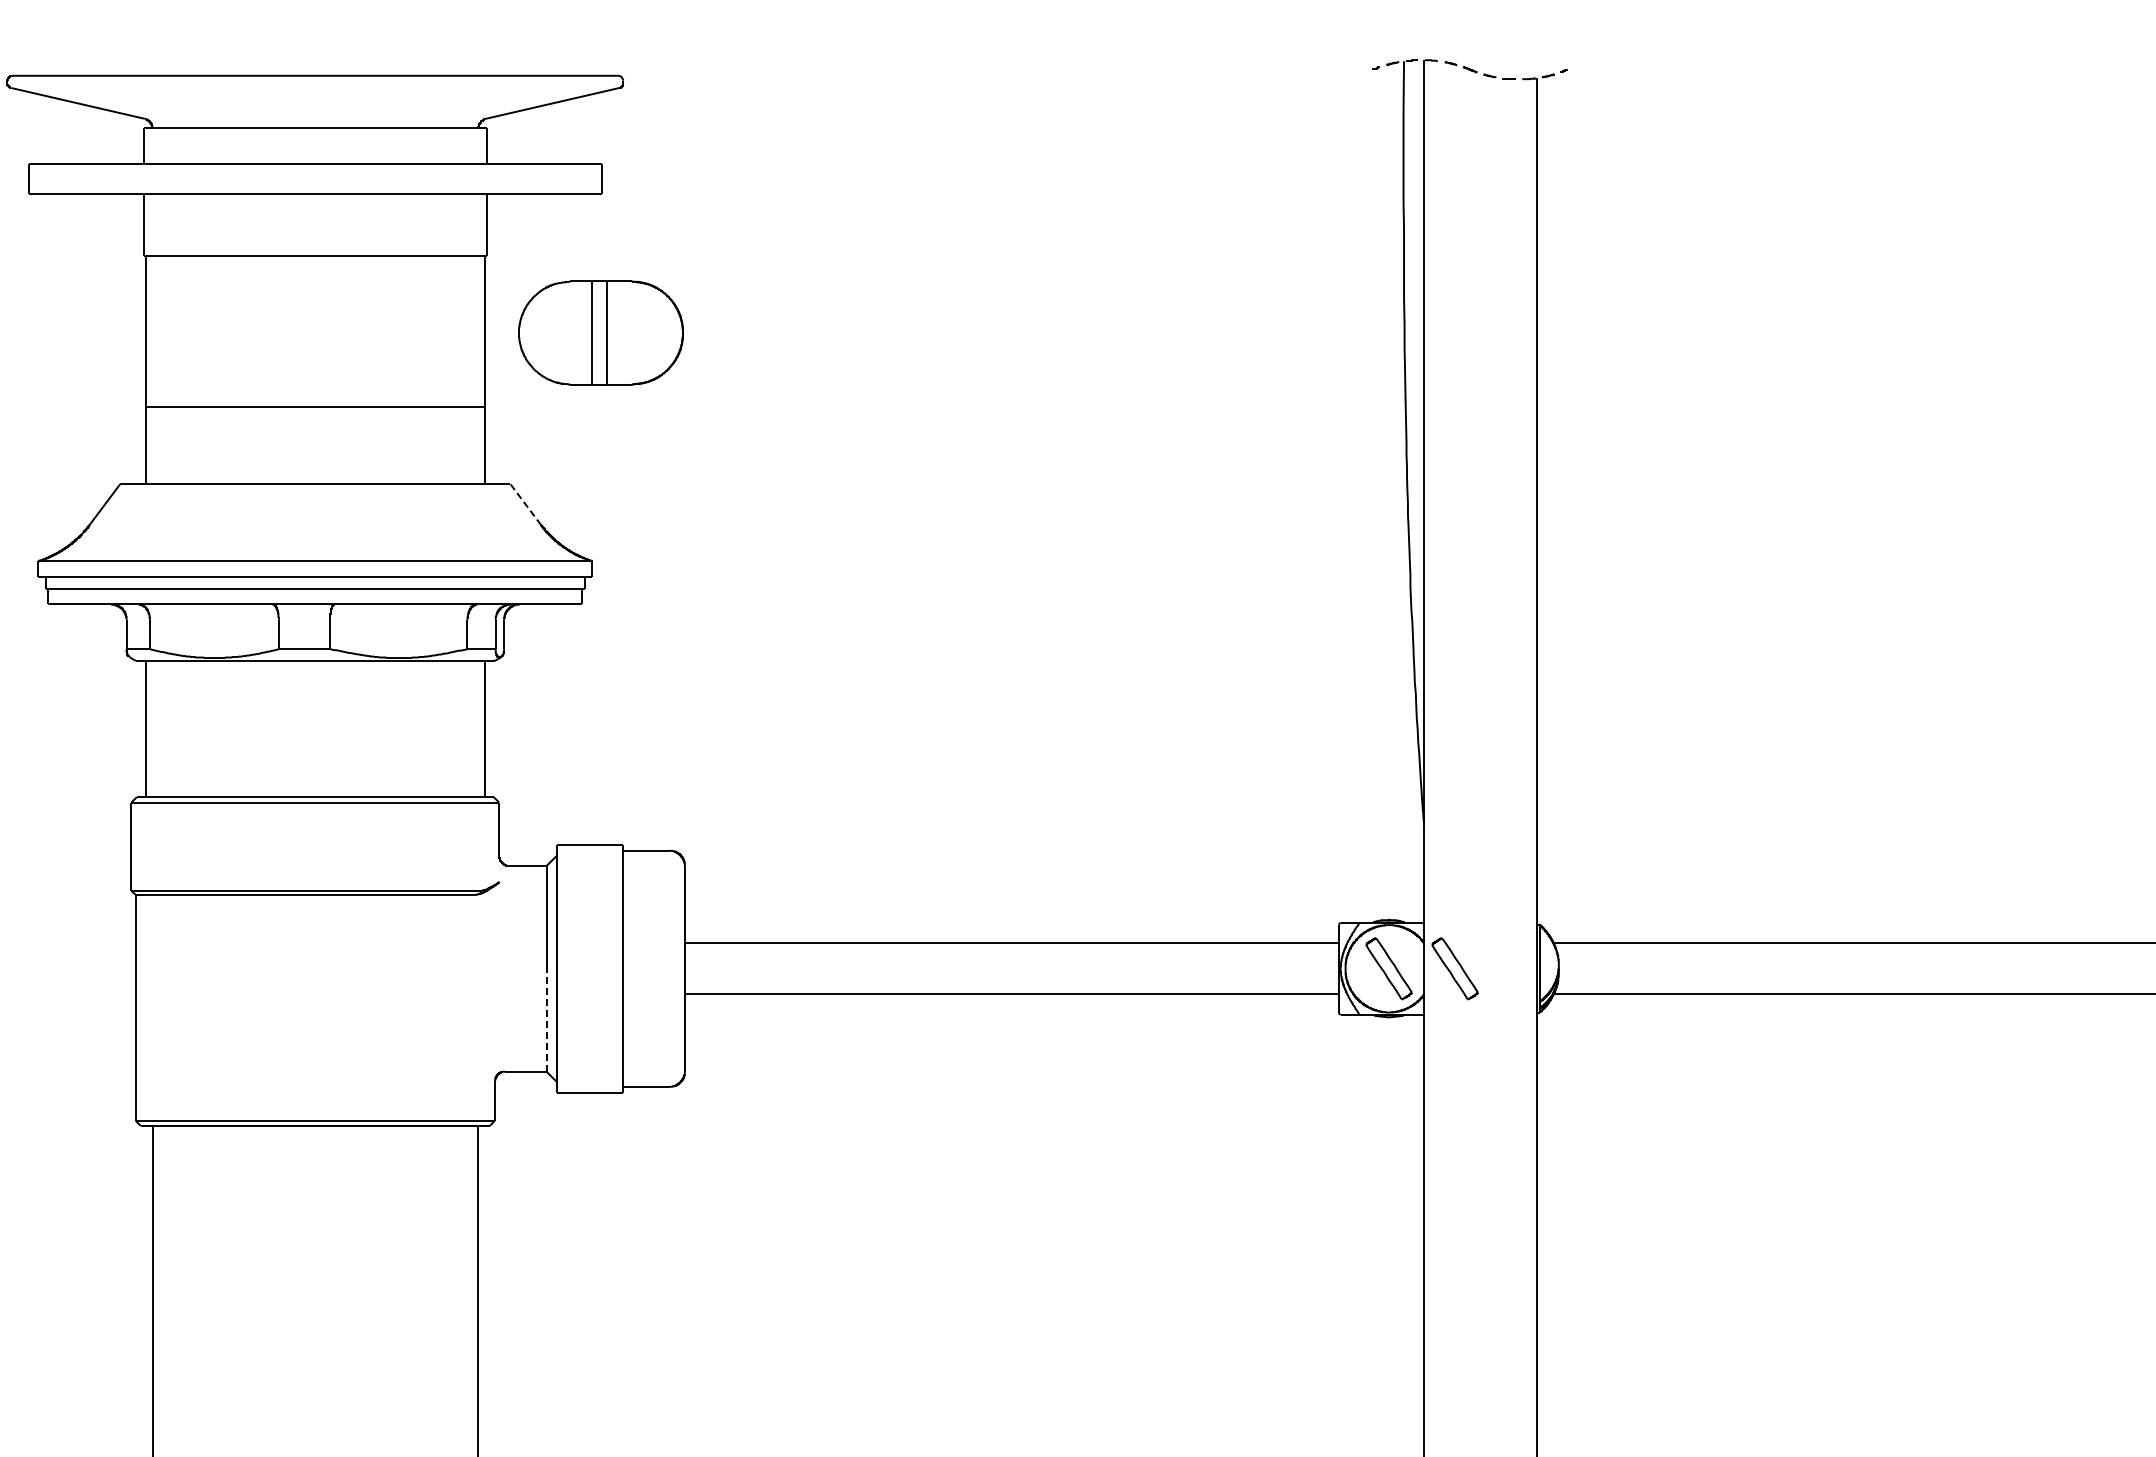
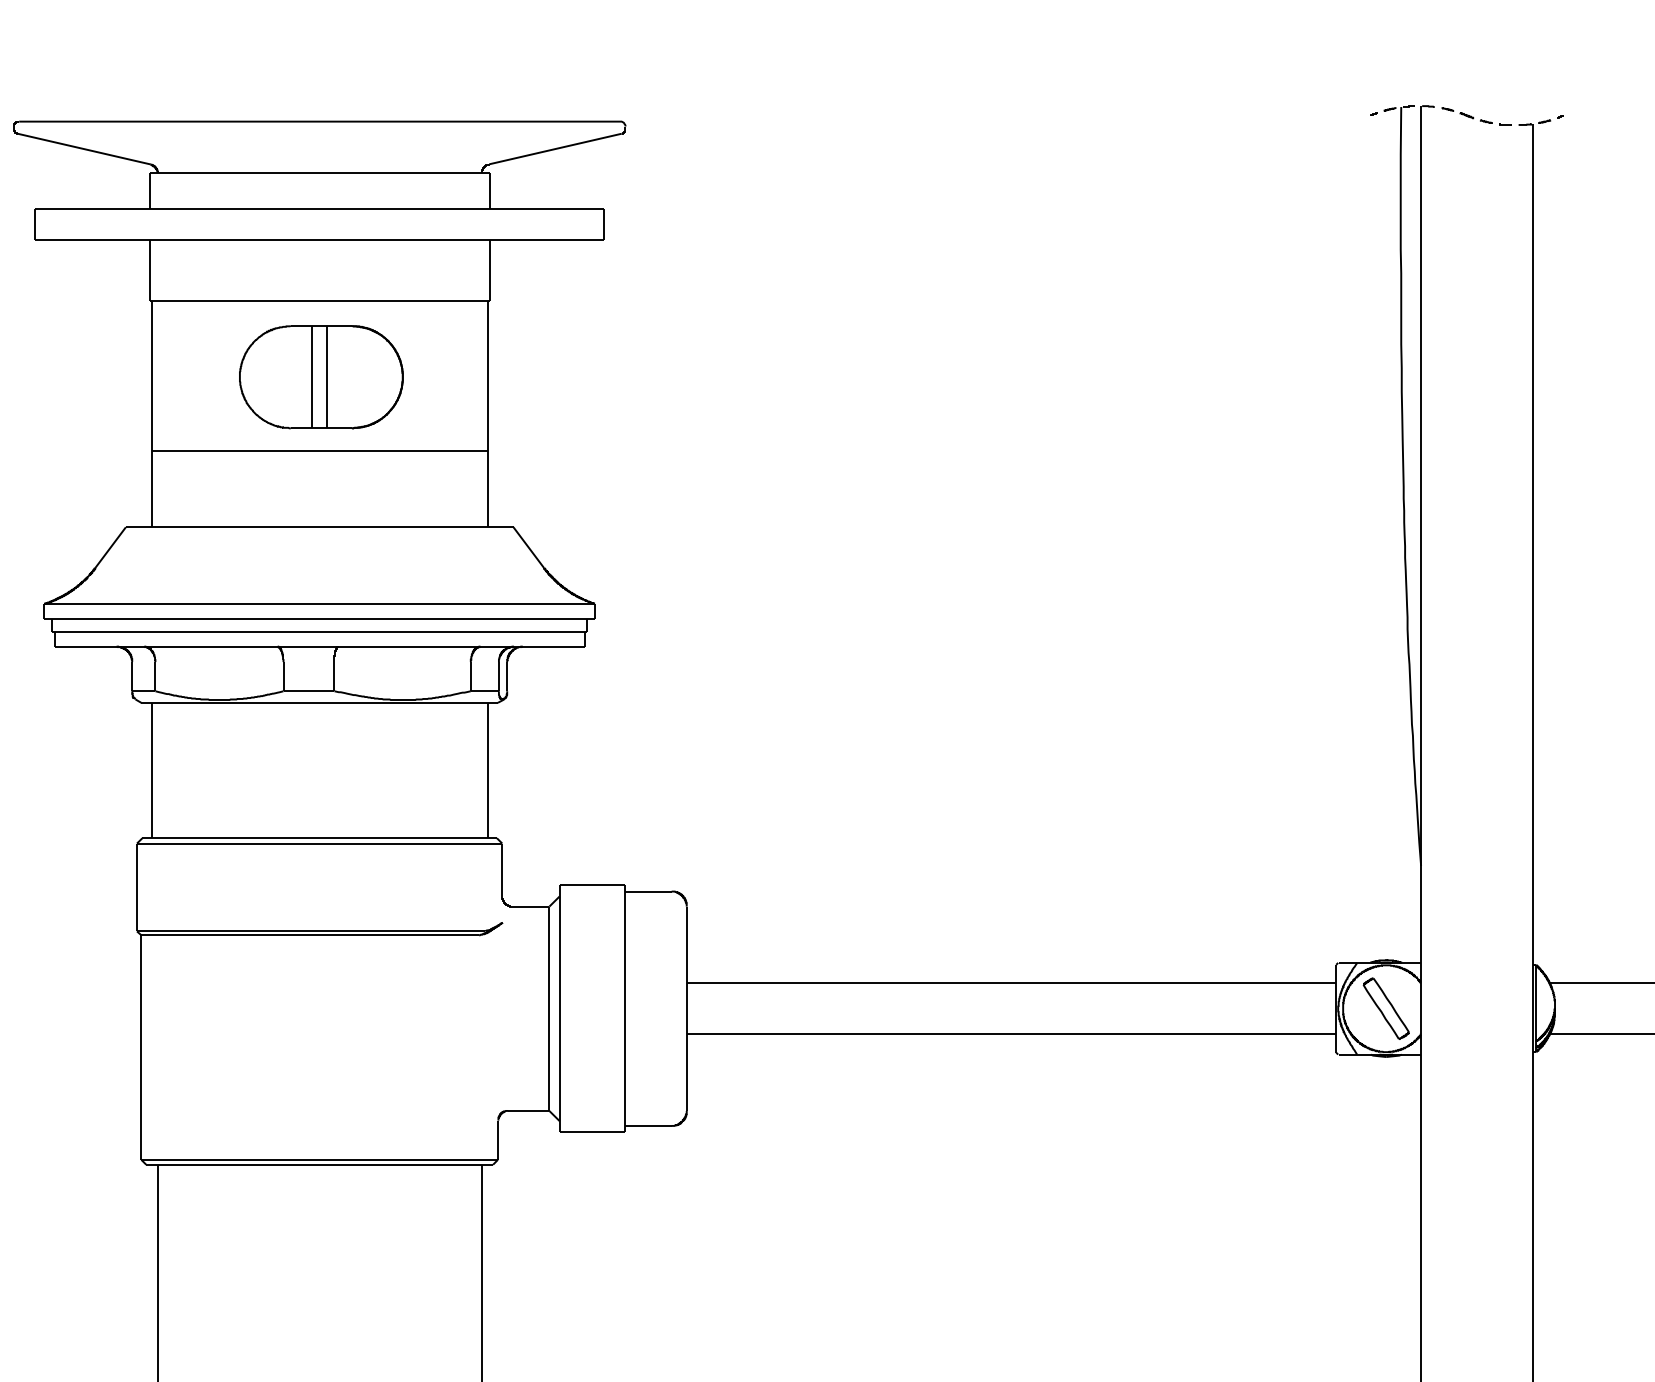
part: (600, 332) -> (320, 376), moved
line: (525, 504) -> (528, 547), dashed -> solid
part: (1454, 968) -> (1451, 1008), removed
line: (546, 1020) -> (549, 1060), dashed -> solid

